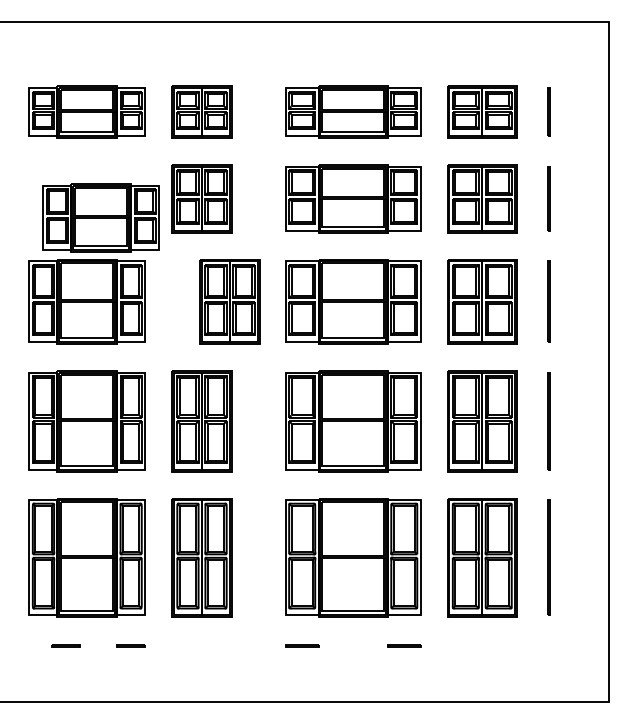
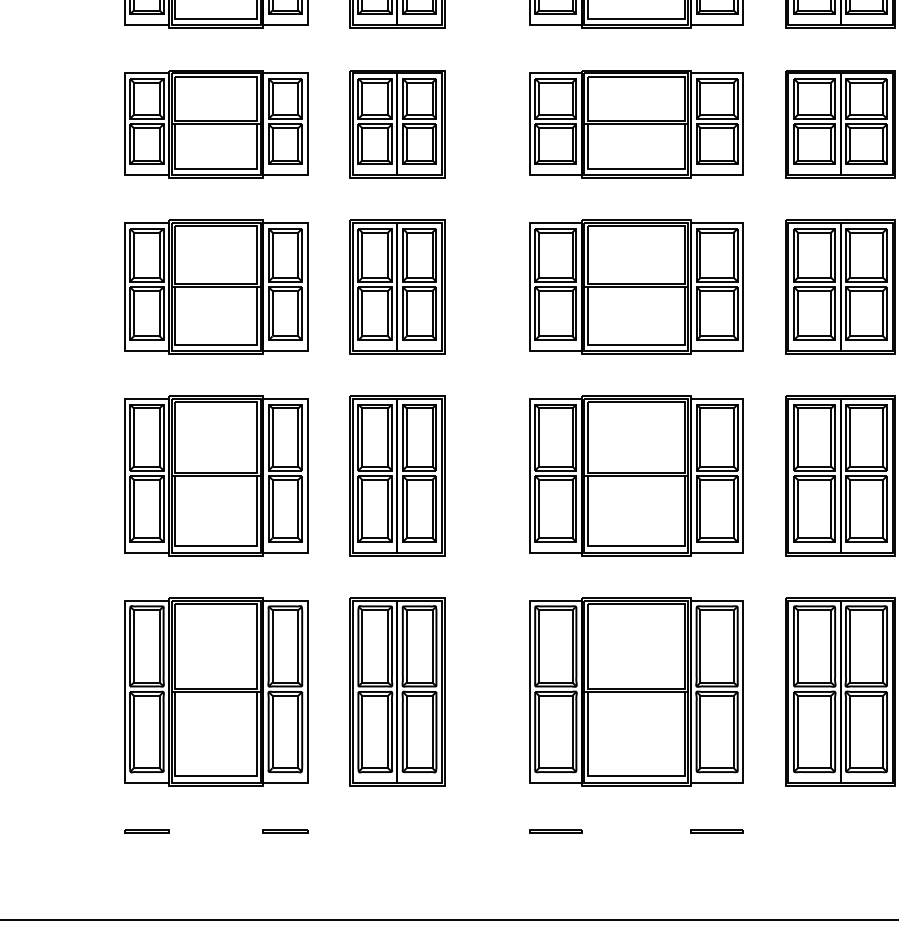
part: (100, 217) -> (214, 123), moved
part: (229, 301) -> (396, 286), moved
line: (65, 645) -> (145, 830), moved

